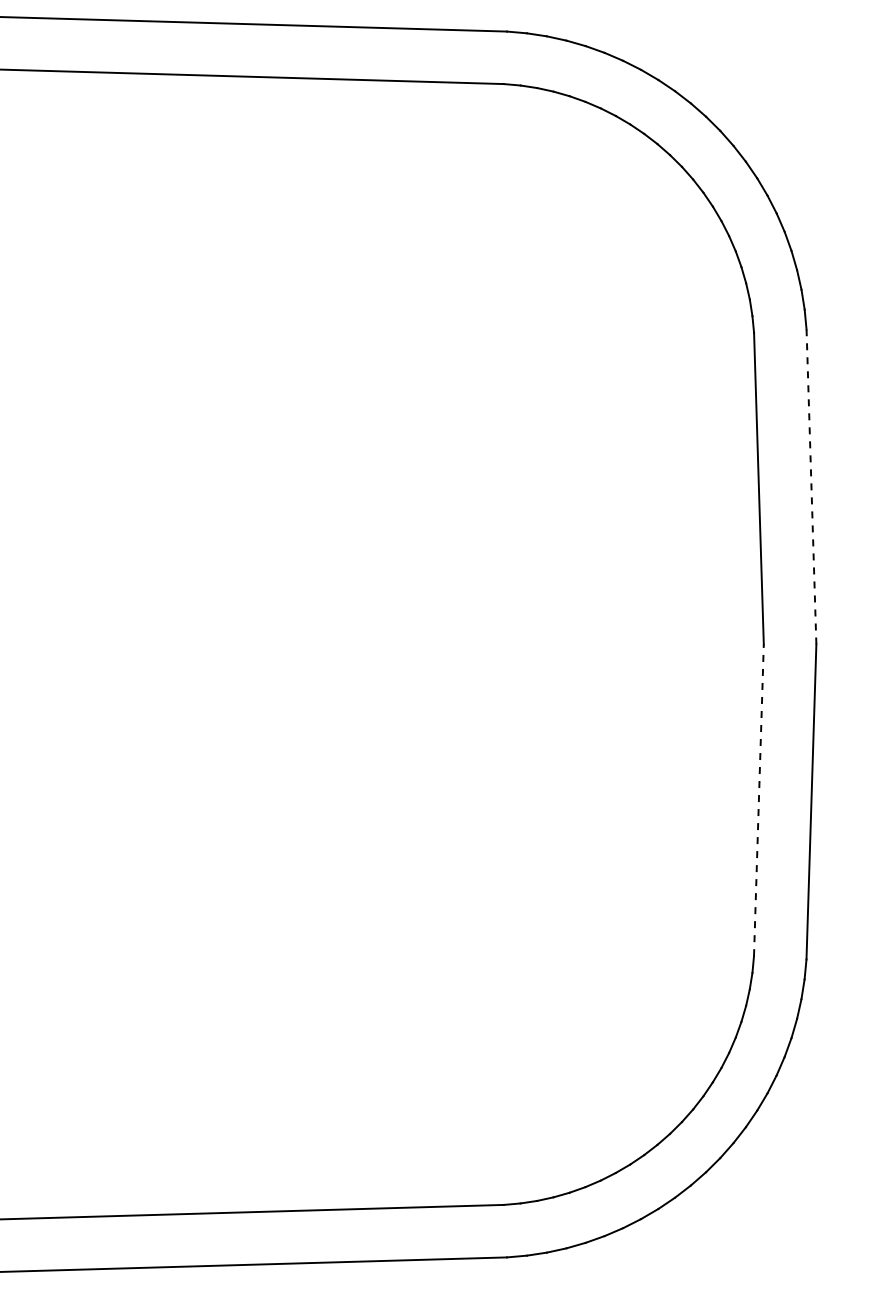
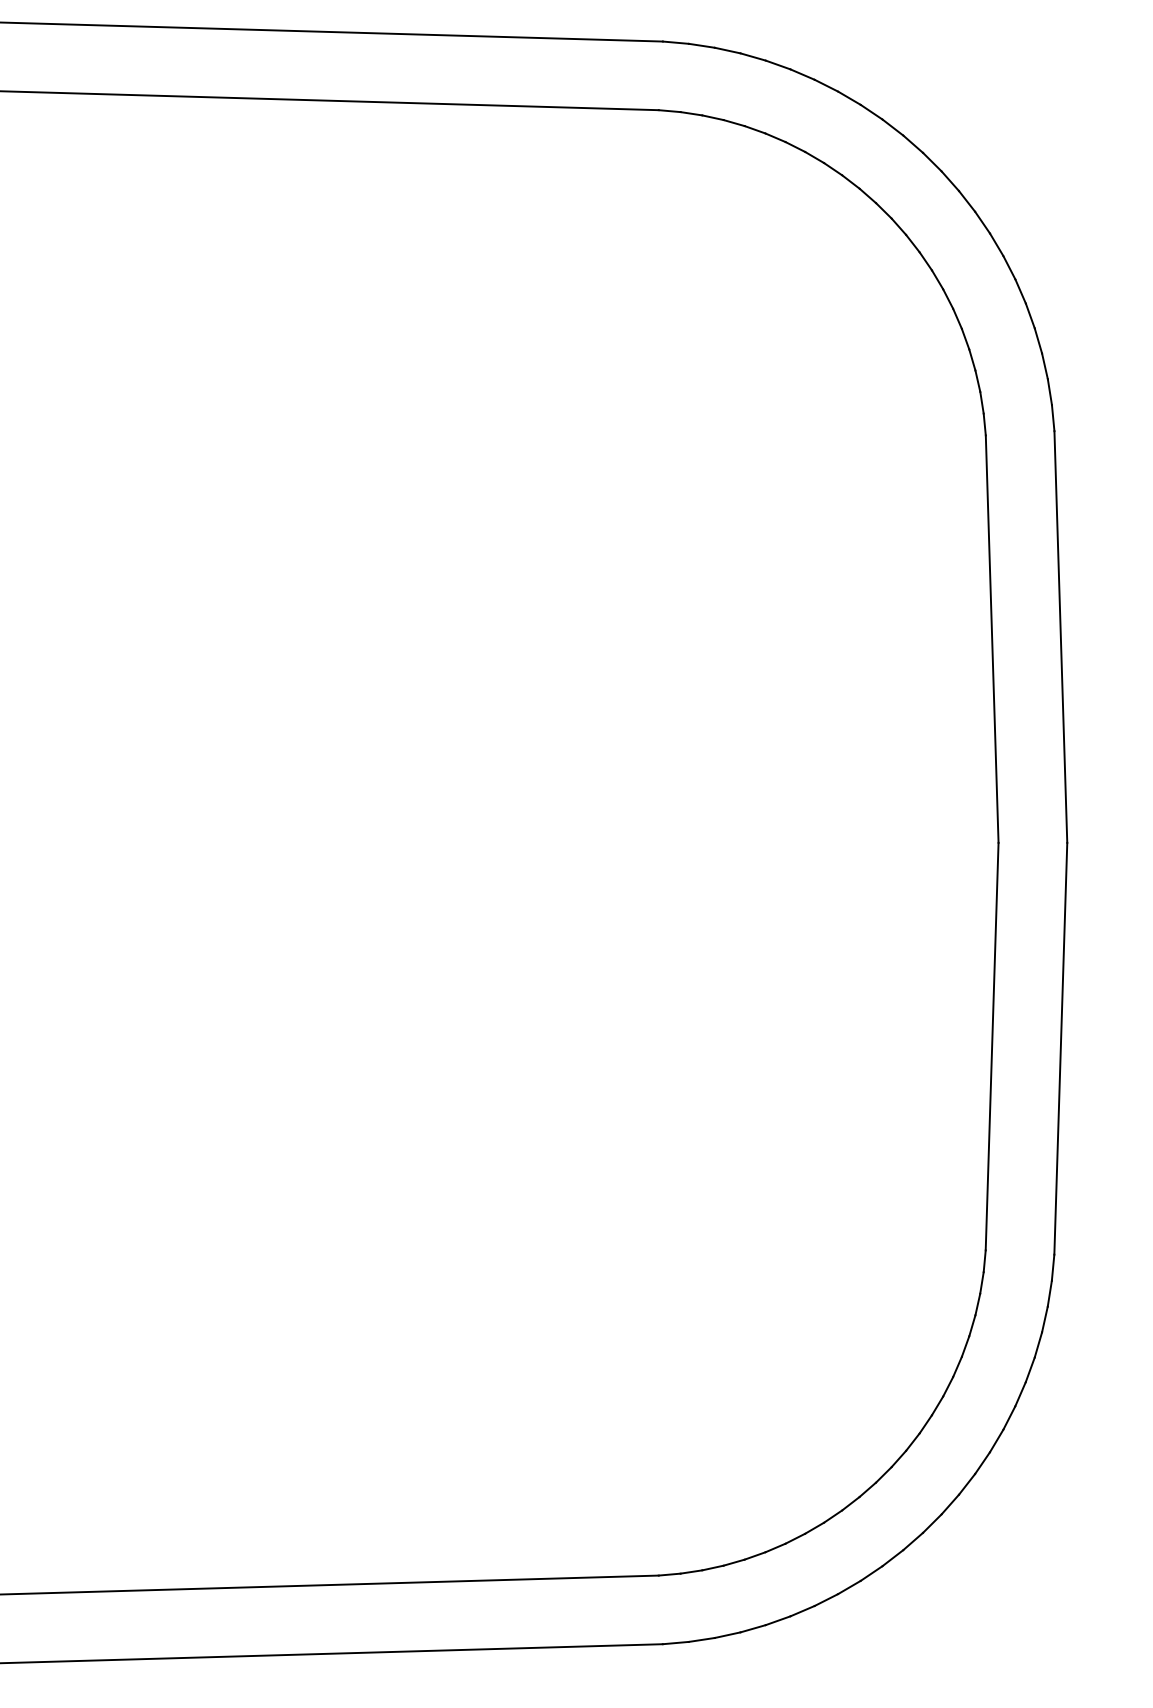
line: (811, 487) -> (1060, 637), dashed -> solid
line: (758, 800) -> (991, 1046), dashed -> solid

